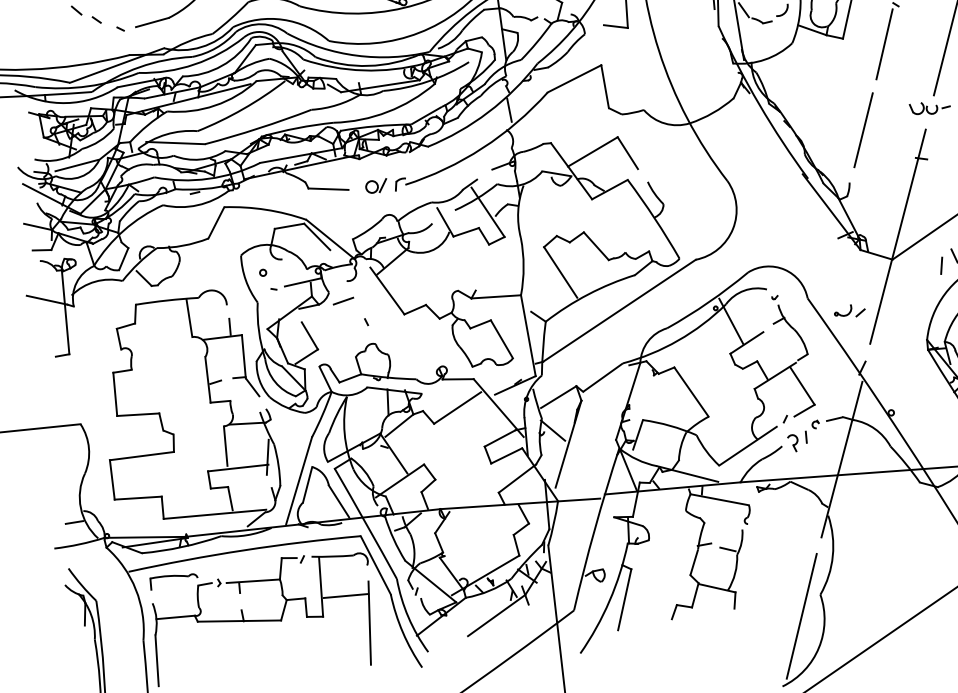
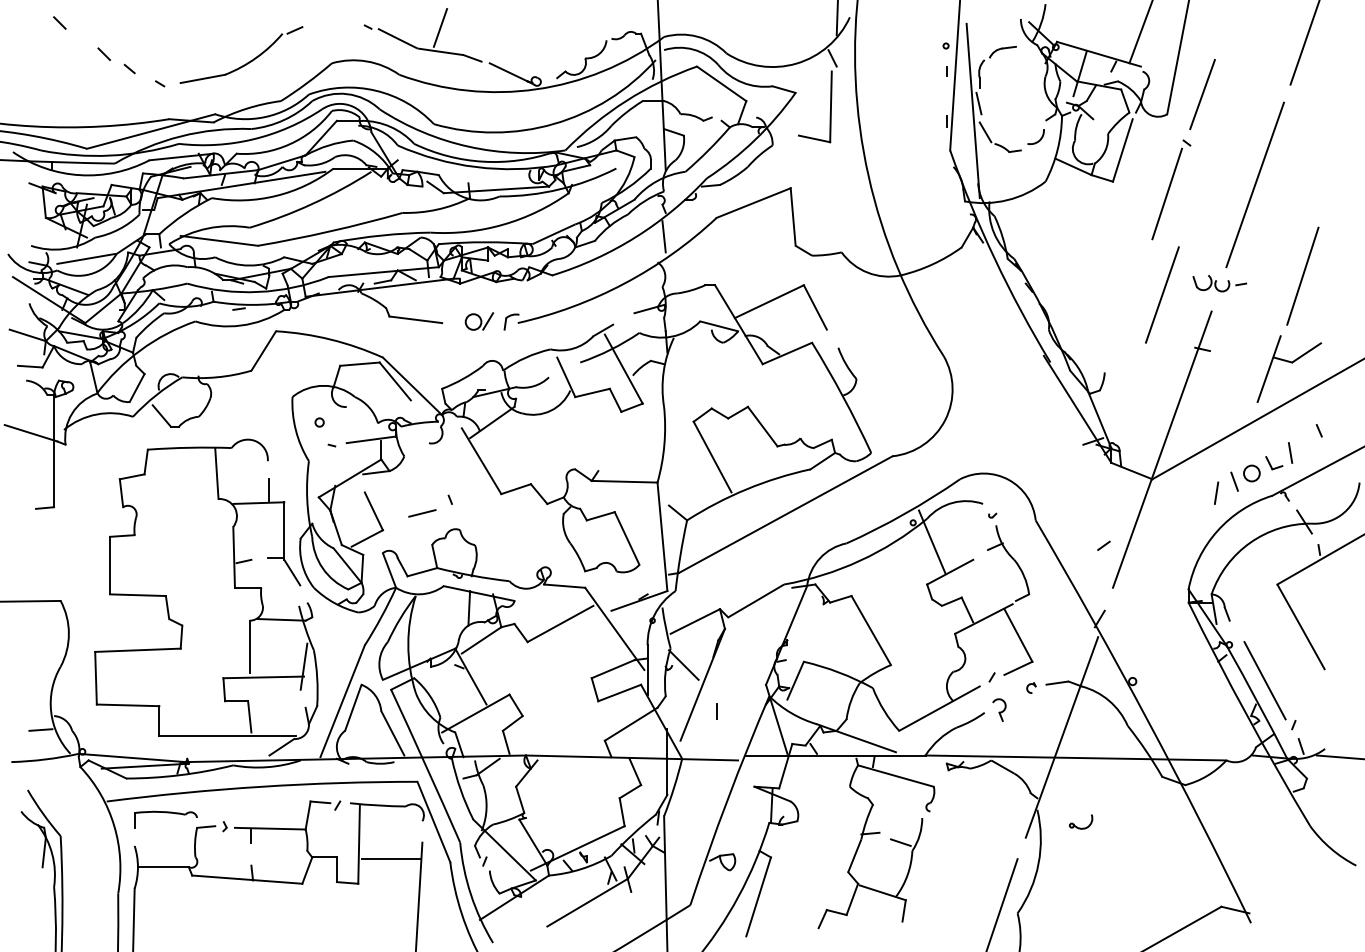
line: (863, 129) -> (1162, 294), moved
line: (343, 301) -> (422, 513), moved
part: (843, 314) -> (1080, 827), moved
line: (806, 437) -> (716, 711), moved

